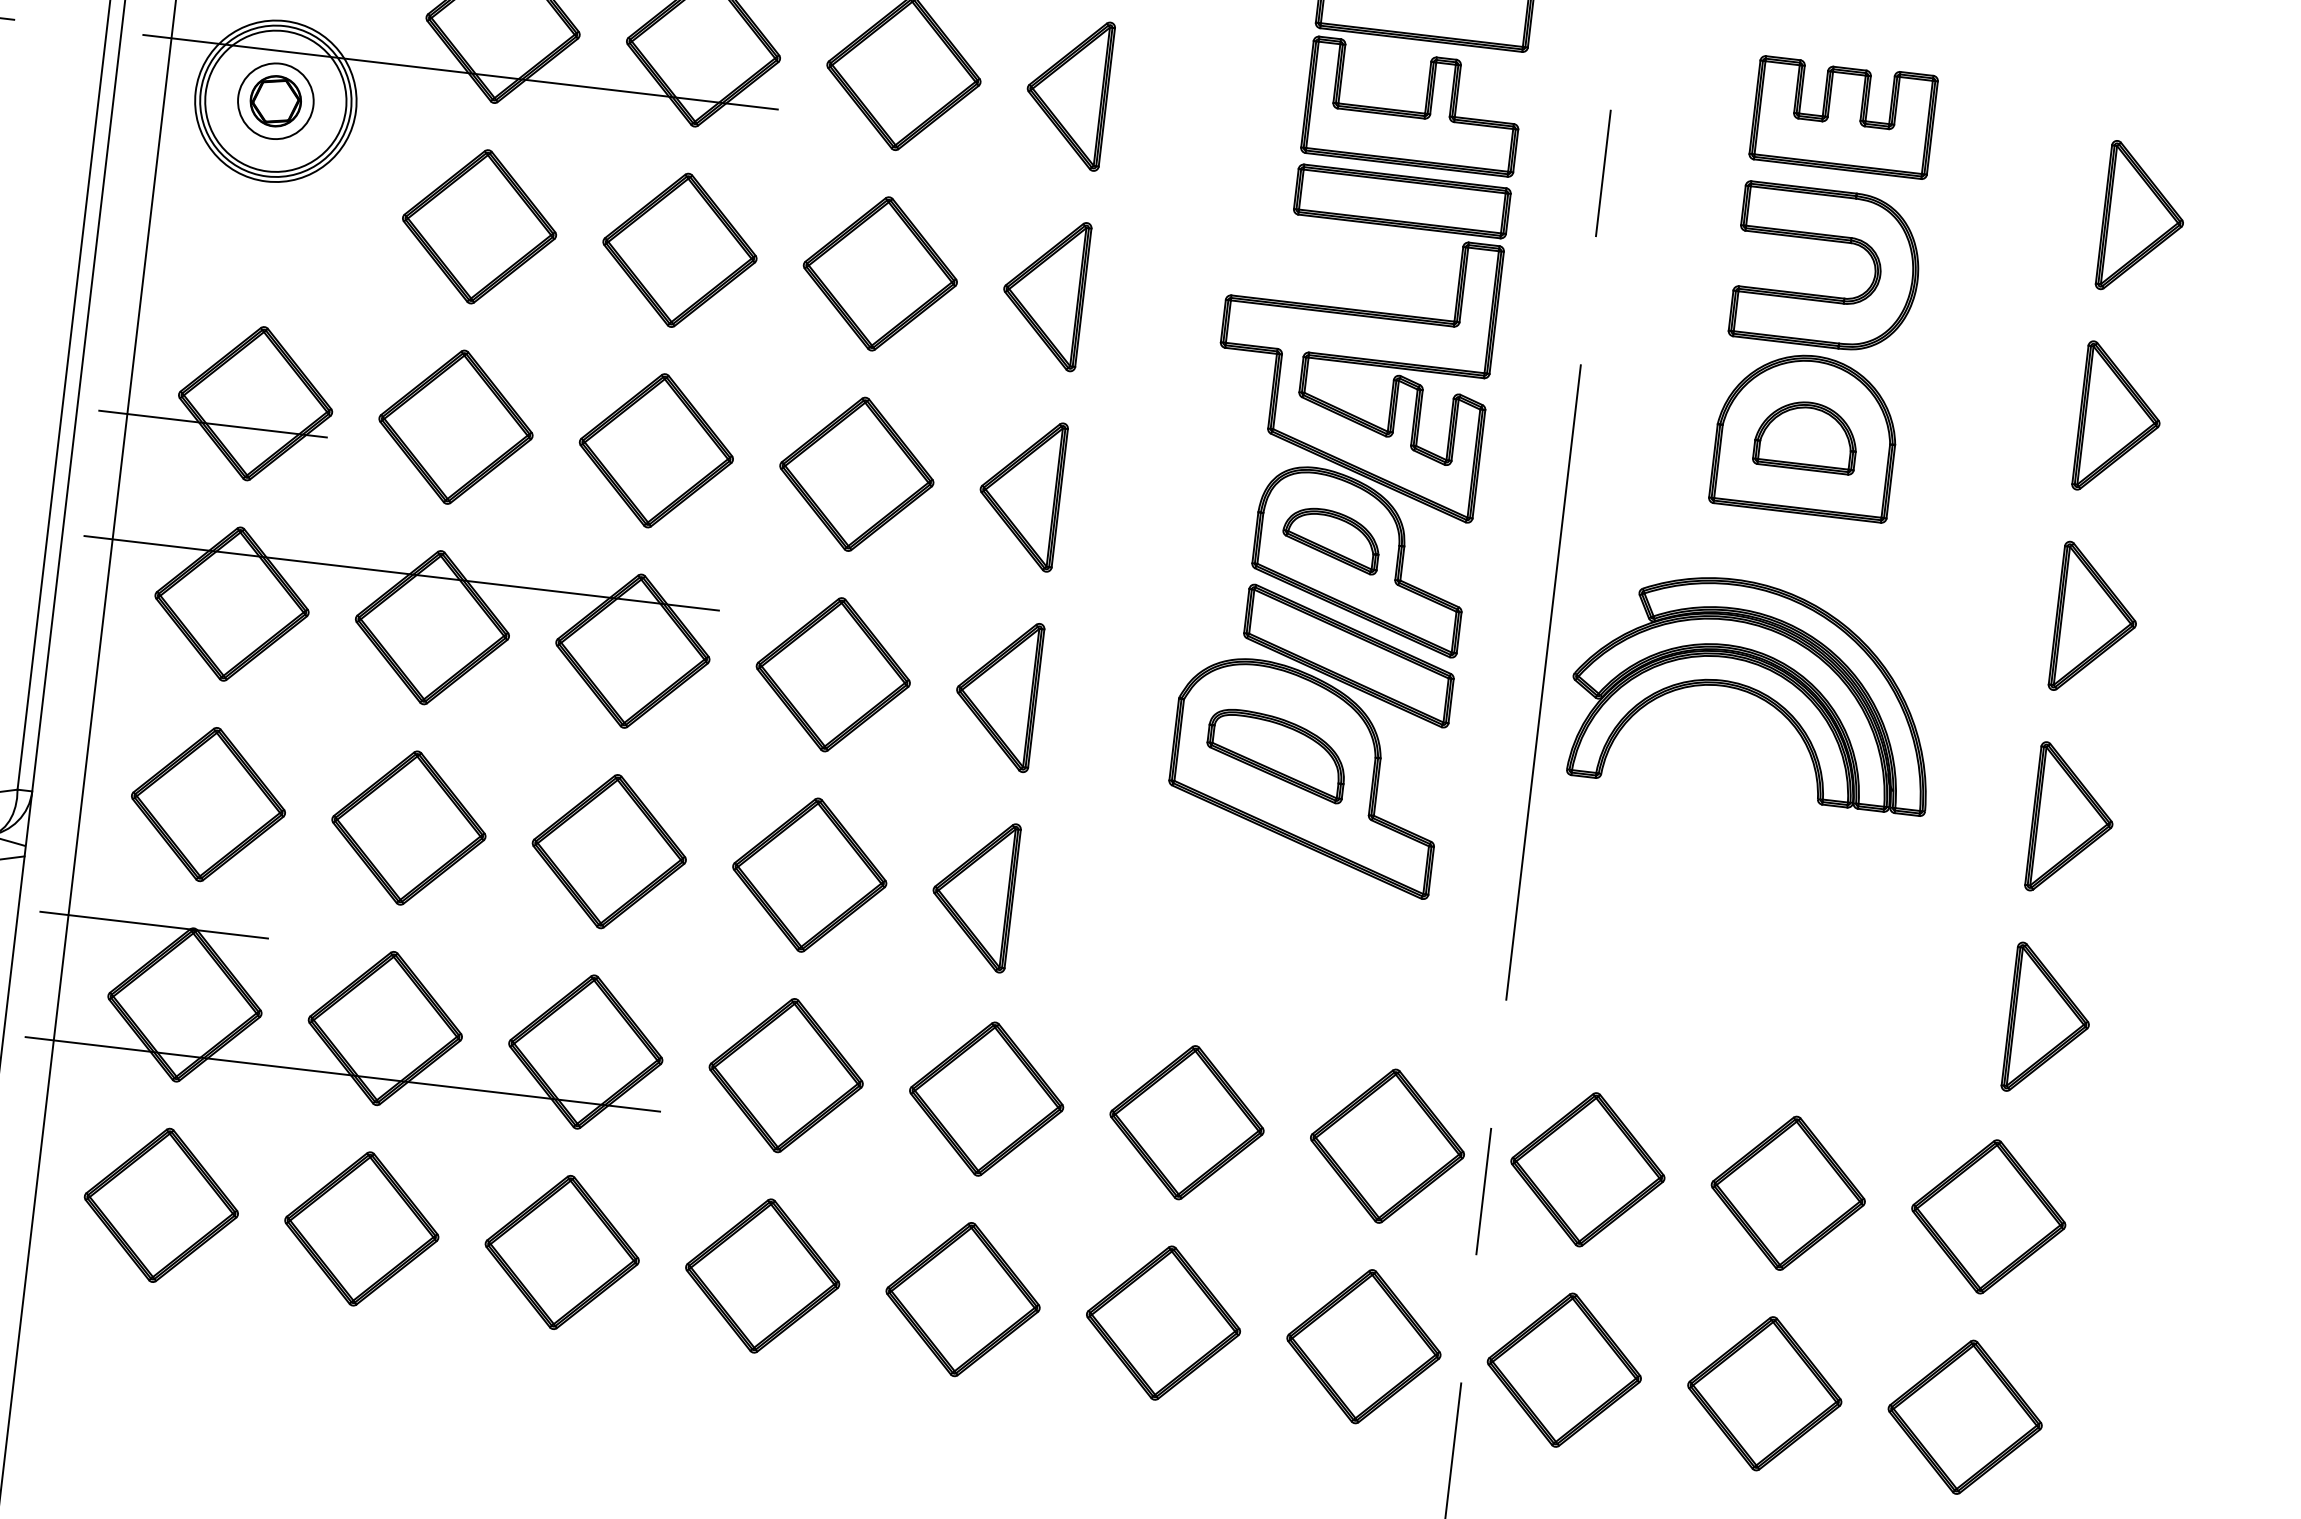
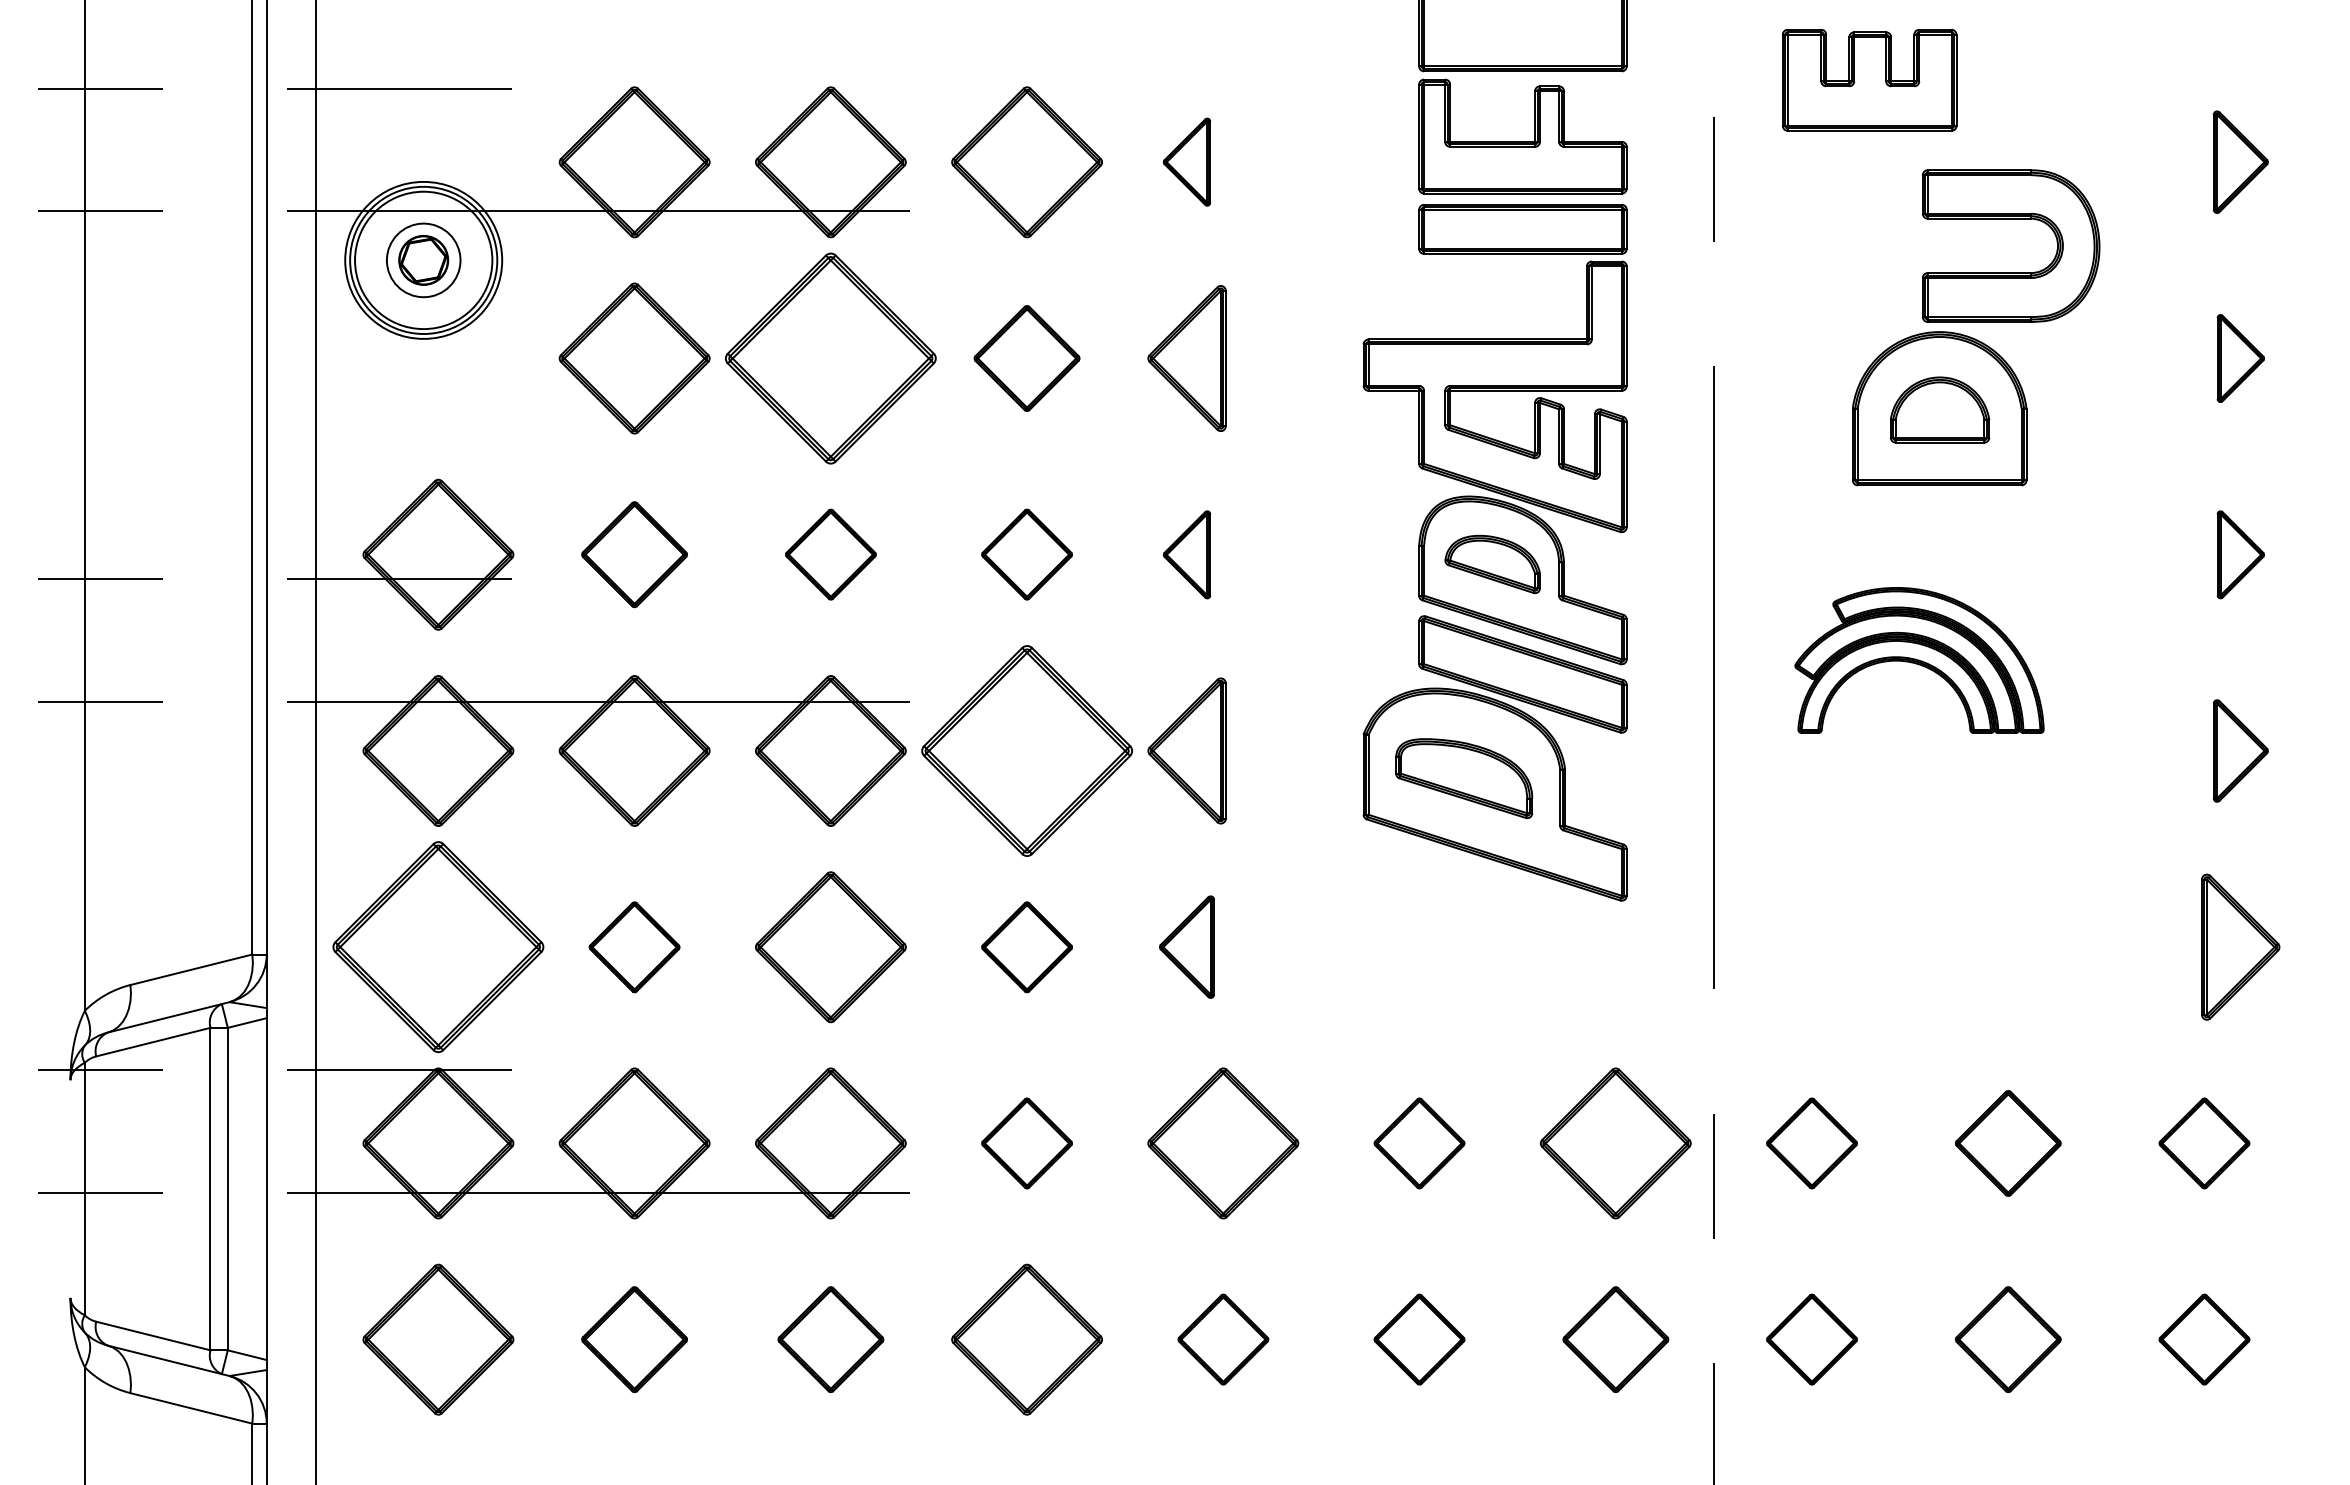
part: (1066, 91) -> (1186, 161), size x0.6
part: (1843, 117) -> (1869, 80), moved
part: (2143, 218) -> (2240, 161), size x0.7
part: (1831, 241) -> (2011, 219), moved
part: (679, 250) -> (830, 358), size x1.4
part: (879, 273) -> (1026, 358), size x0.7
part: (2119, 419) -> (2240, 358), size x0.6
part: (455, 426) -> (634, 554), size x0.7
part: (656, 450) -> (830, 554), size x0.6
part: (856, 473) -> (1026, 554), size x0.6
part: (1019, 493) -> (1186, 554), size x0.6
part: (2096, 619) -> (2240, 554), size x0.6
part: (832, 674) -> (1026, 750), size x1.4
part: (1755, 689) -> (1919, 660), size x0.7
part: (208, 804) -> (438, 947), size x1.4
part: (2072, 819) -> (2240, 750), size x0.7
part: (408, 828) -> (634, 947), size x0.6
part: (809, 875) -> (1026, 947), size x0.6
part: (972, 893) -> (1186, 946), size x0.7
part: (785, 1075) -> (1026, 1143), size x0.6
part: (1186, 1122) -> (1419, 1143), size x0.6
part: (1587, 1169) -> (1811, 1143), size x0.6
part: (1788, 1193) -> (2008, 1143), size x0.7
part: (1988, 1216) -> (2204, 1143), size x0.6
part: (361, 1228) -> (634, 1339), size x0.7
part: (561, 1252) -> (830, 1339), size x0.7
part: (963, 1299) -> (1223, 1339), size x0.6
part: (1163, 1322) -> (1419, 1339), size x0.6
part: (1363, 1346) -> (1615, 1339), size x0.7
part: (1563, 1369) -> (1811, 1339), size x0.6
part: (1765, 1393) -> (2008, 1339), size x0.7
part: (1965, 1417) -> (2204, 1339), size x0.6

